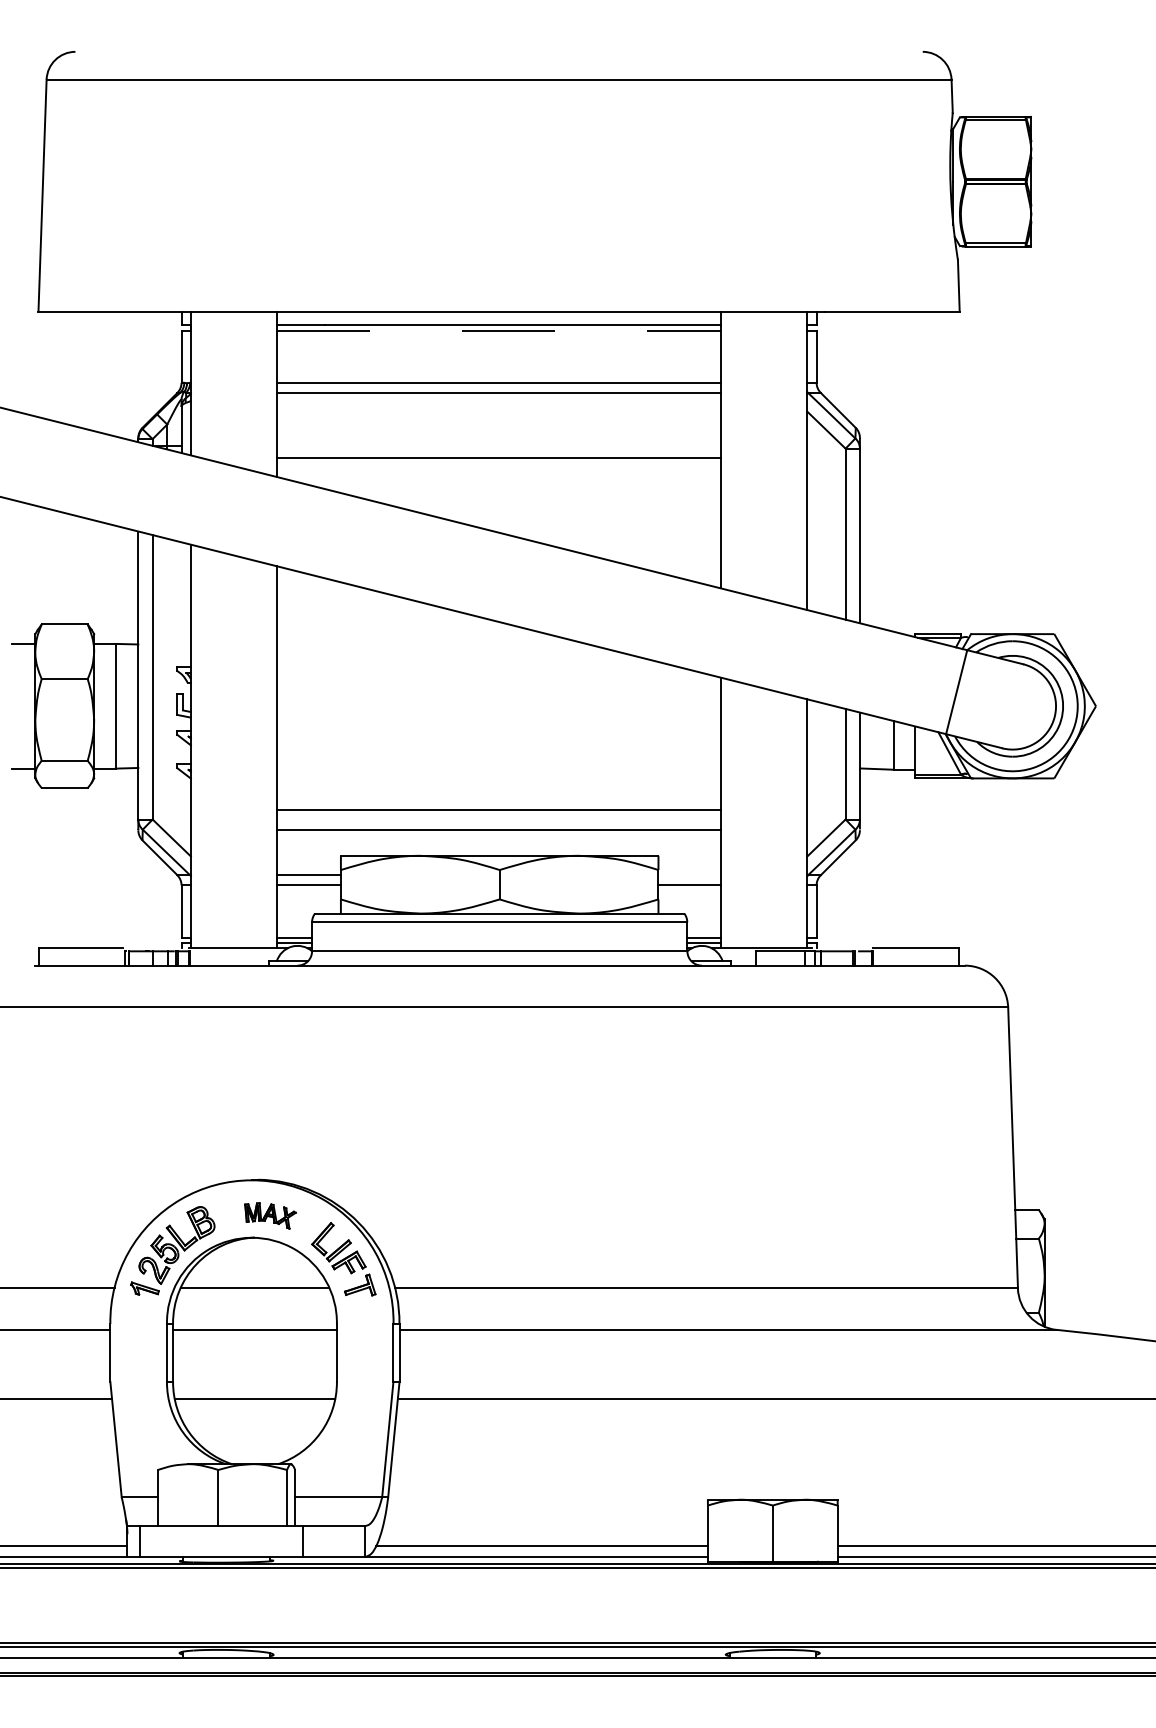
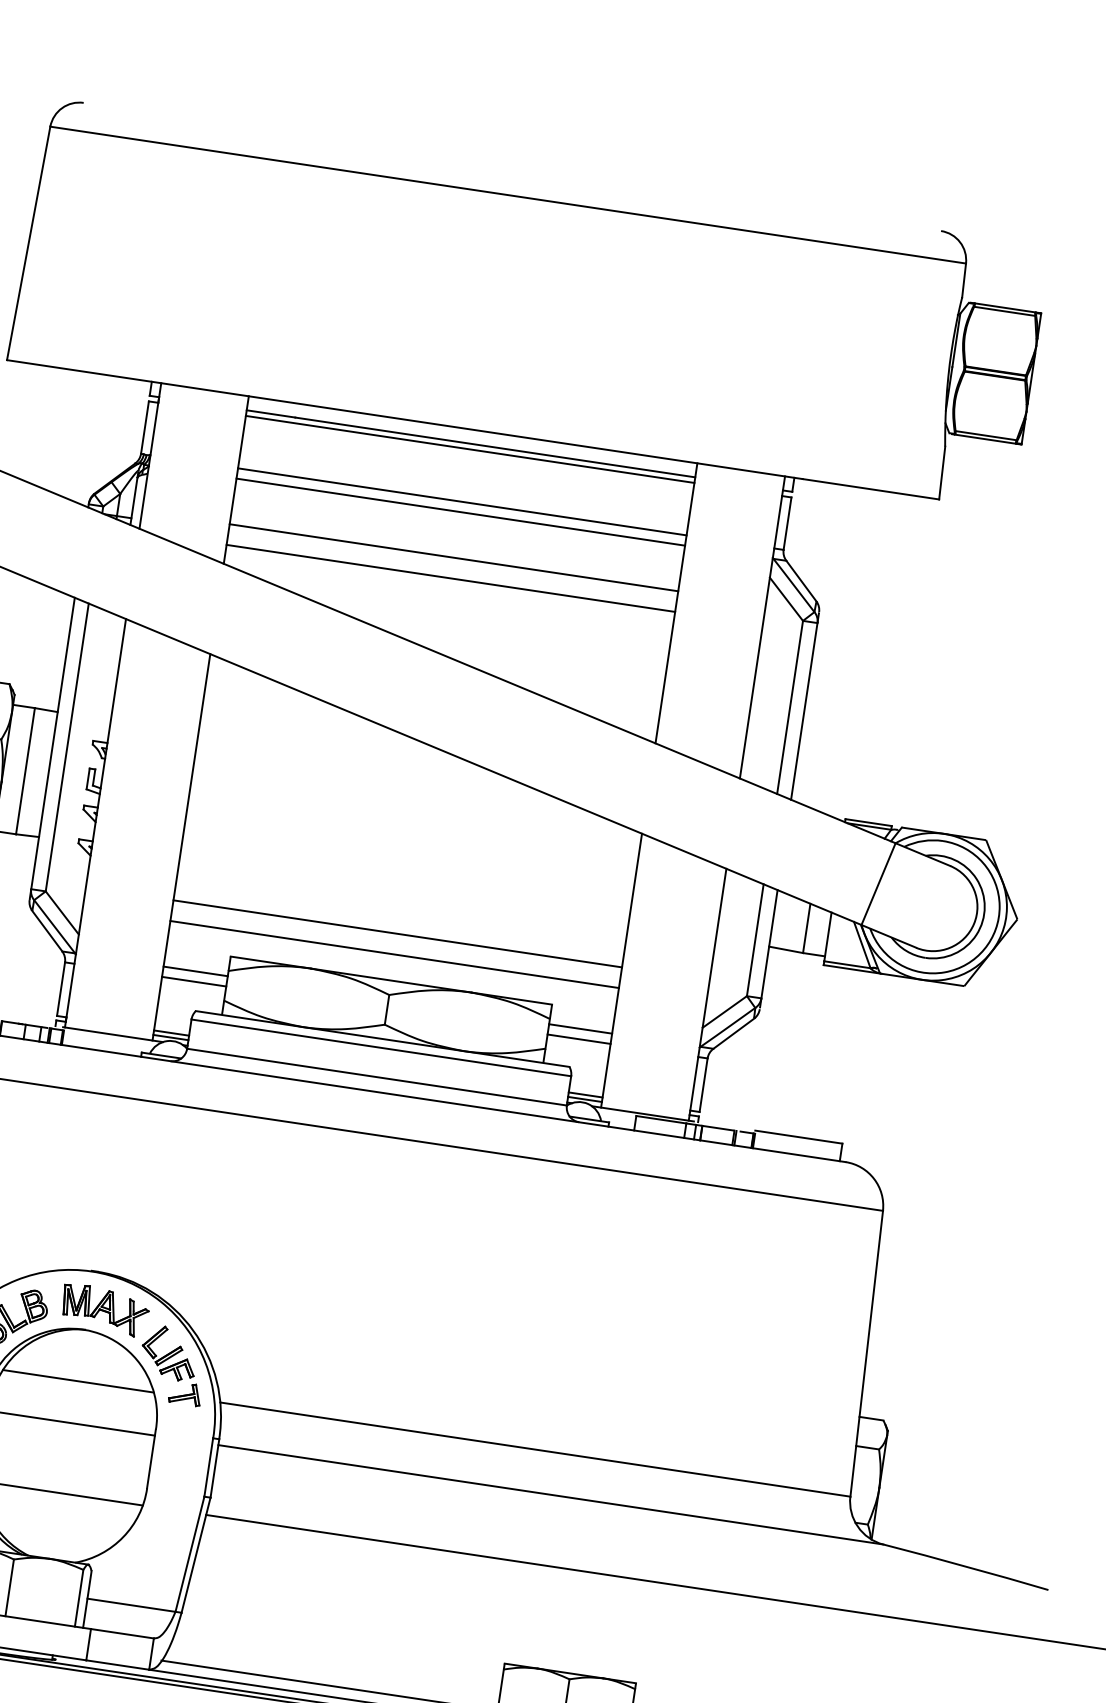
line: (499, 330) -> (470, 449), dashed -> solid
line: (498, 438) -> (453, 558), added
line: (689, 875) -> (580, 1029), added
part: (270, 1215) -> (105, 1309), size x1.67

